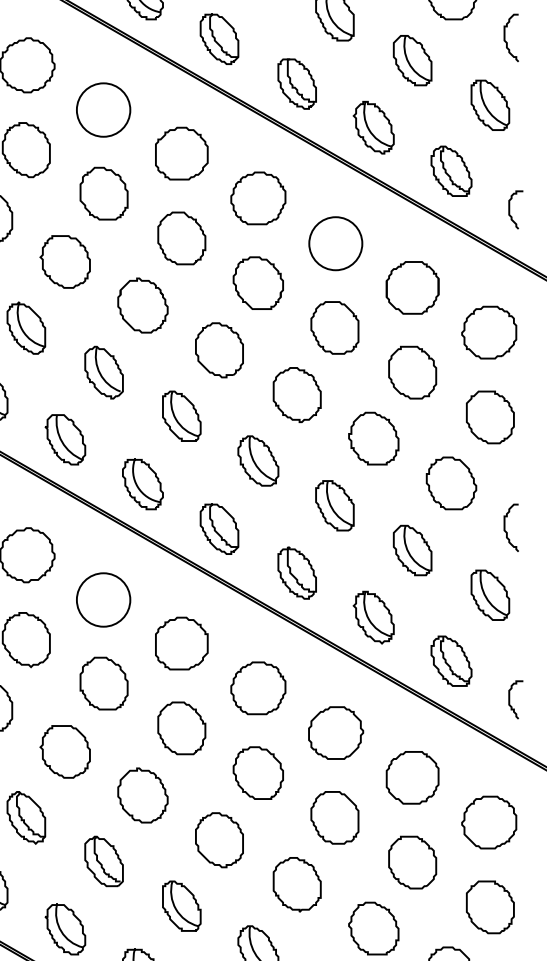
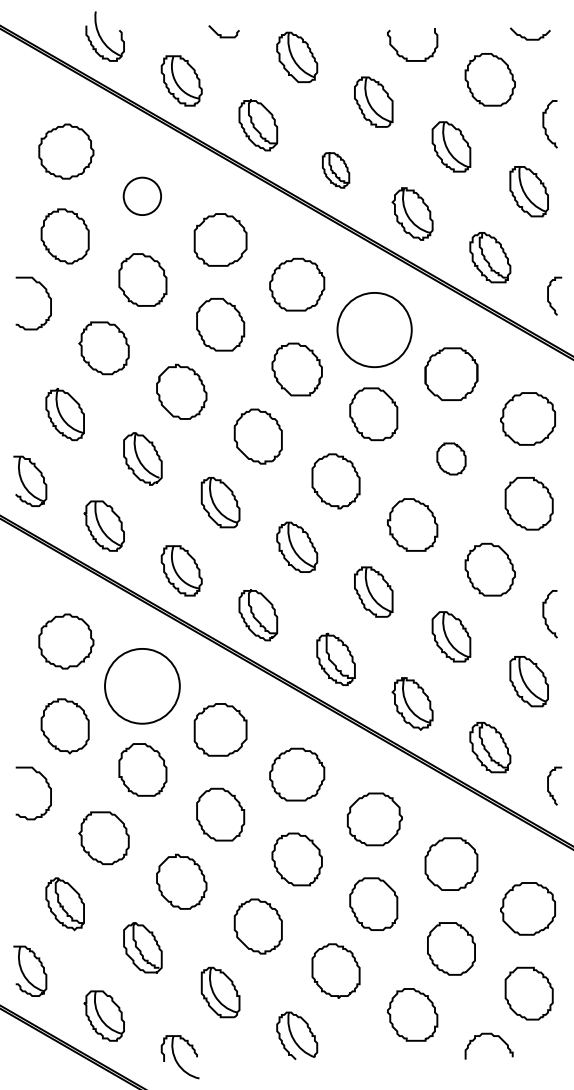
part: (296, 84) -> (335, 170), size x0.7
circle: (103, 110) -> (142, 196), size x0.7
circle: (335, 243) -> (374, 329), size x1.4
part: (412, 372) -> (451, 458), size x0.6
circle: (103, 600) -> (142, 686), size x1.4

